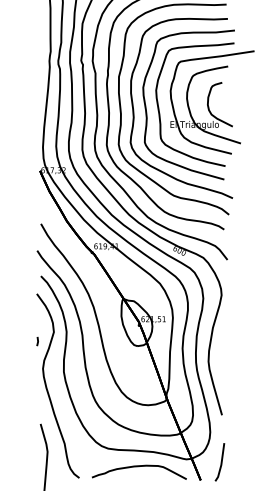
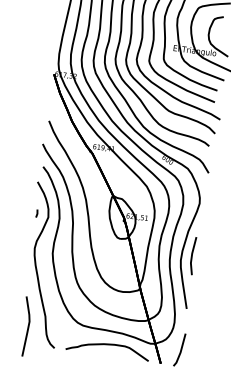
line: (37, 341) -> (36, 213), moved
line: (221, 354) -> (192, 255), added

